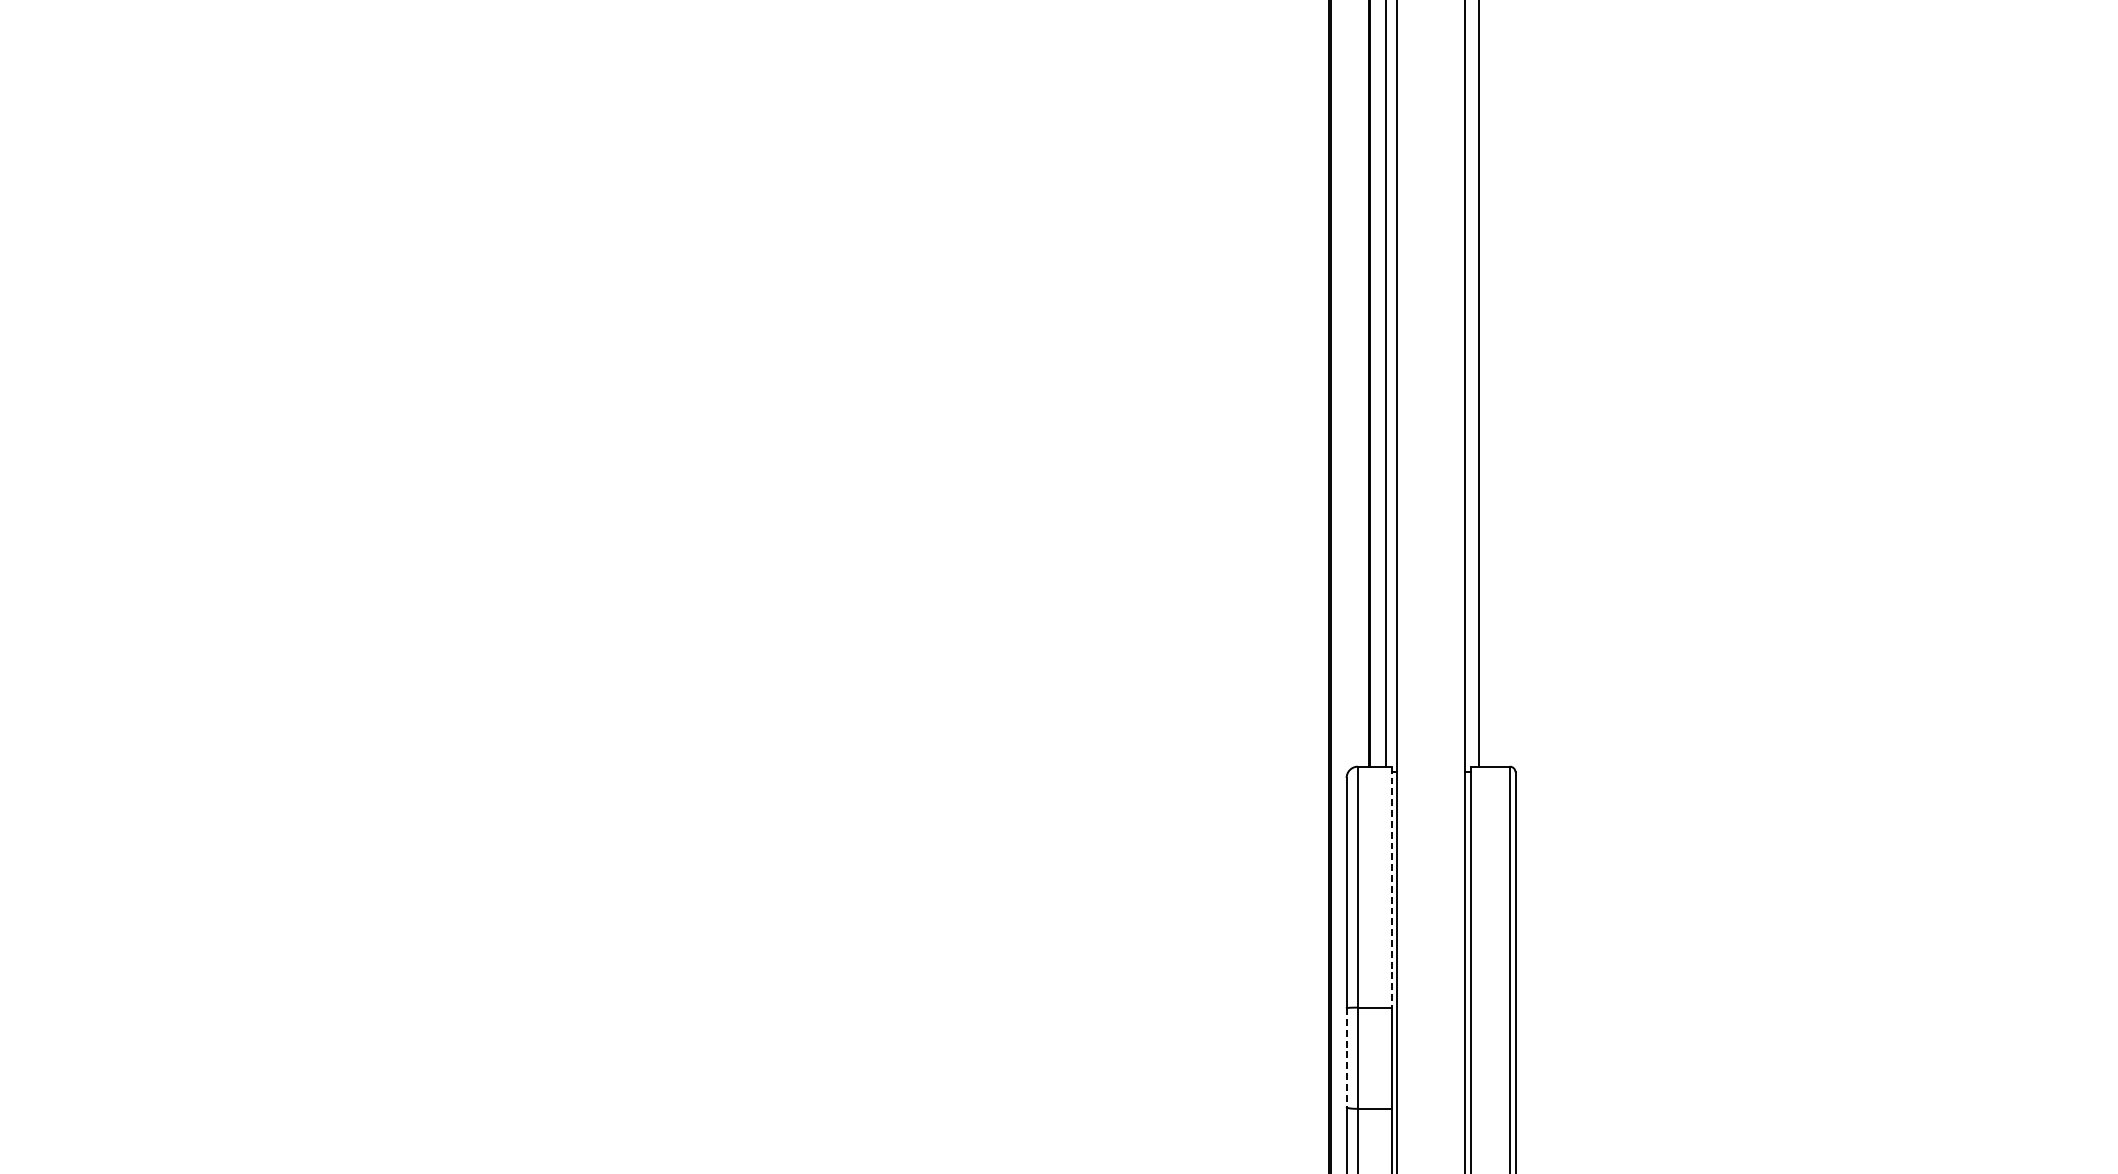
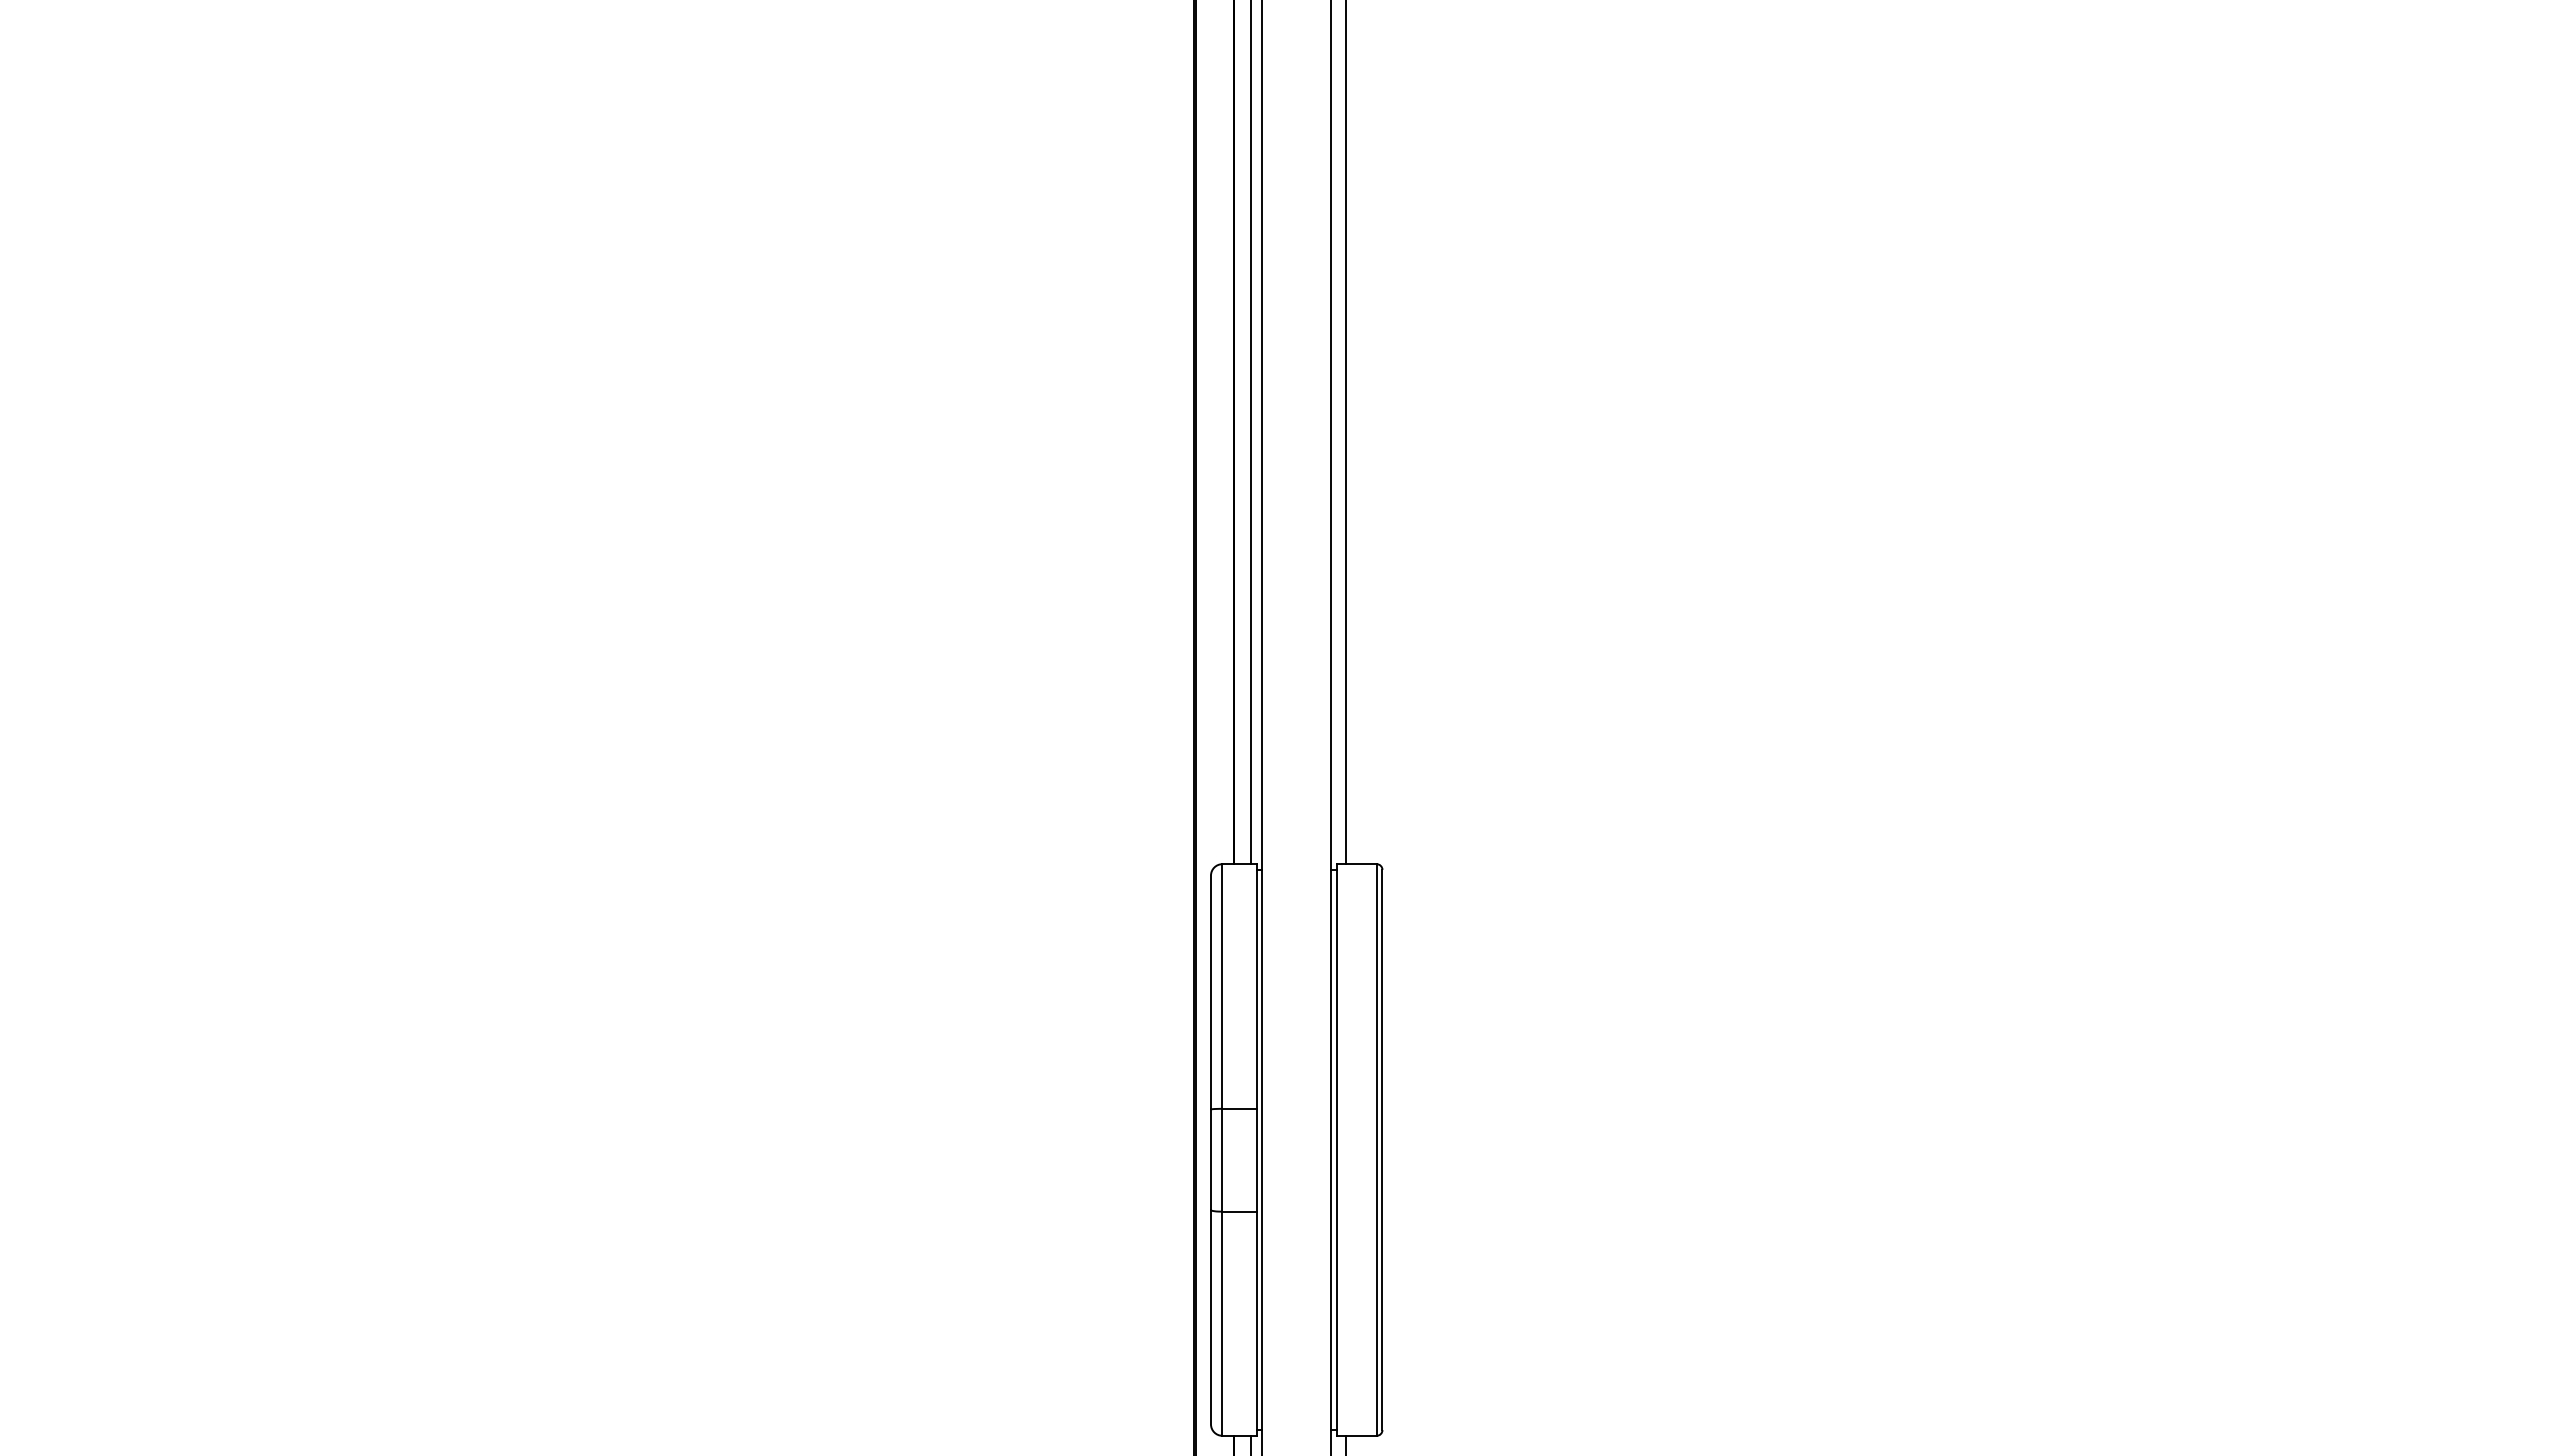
line: (1391, 888) -> (1256, 987), dashed -> solid
line: (1347, 1058) -> (1211, 1160), dashed -> solid

